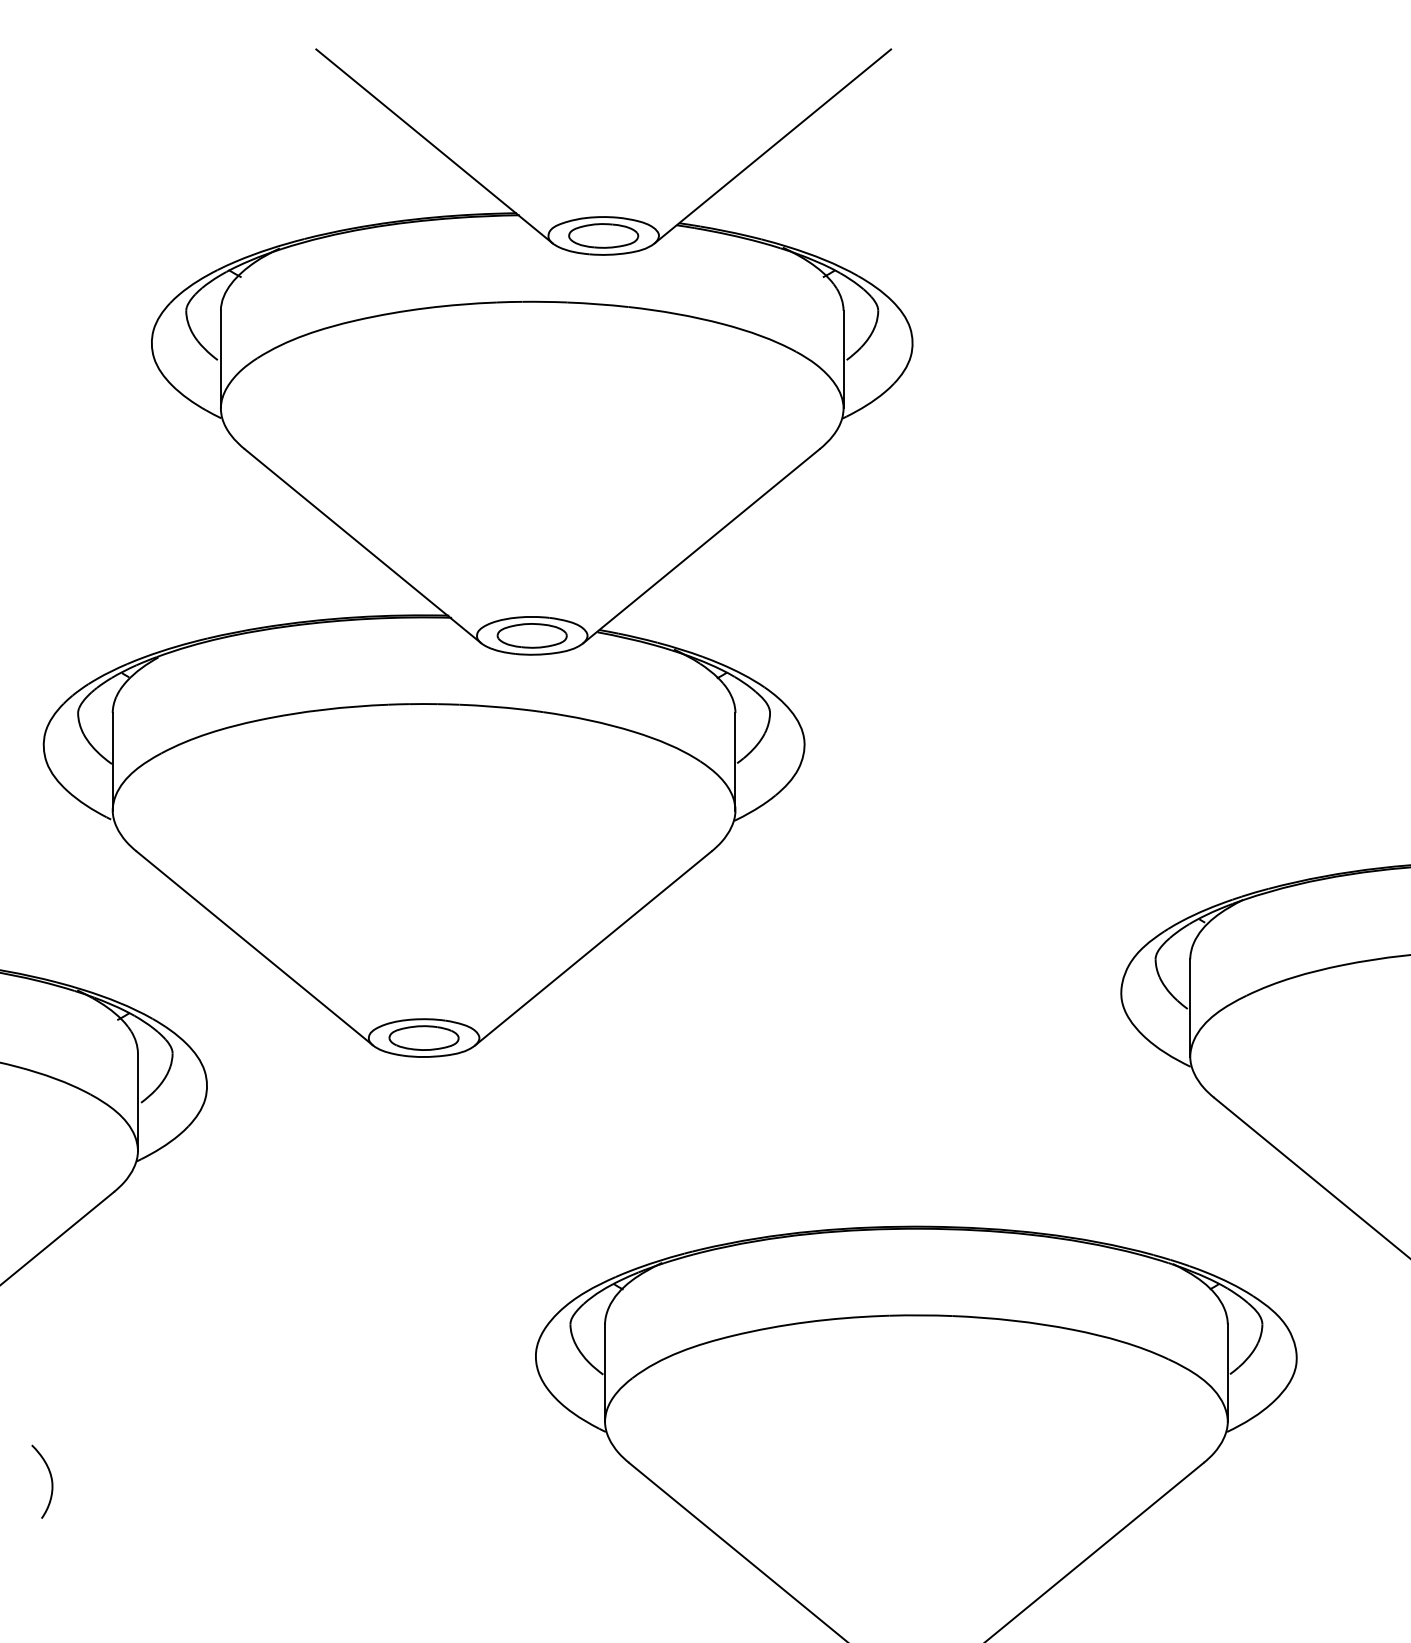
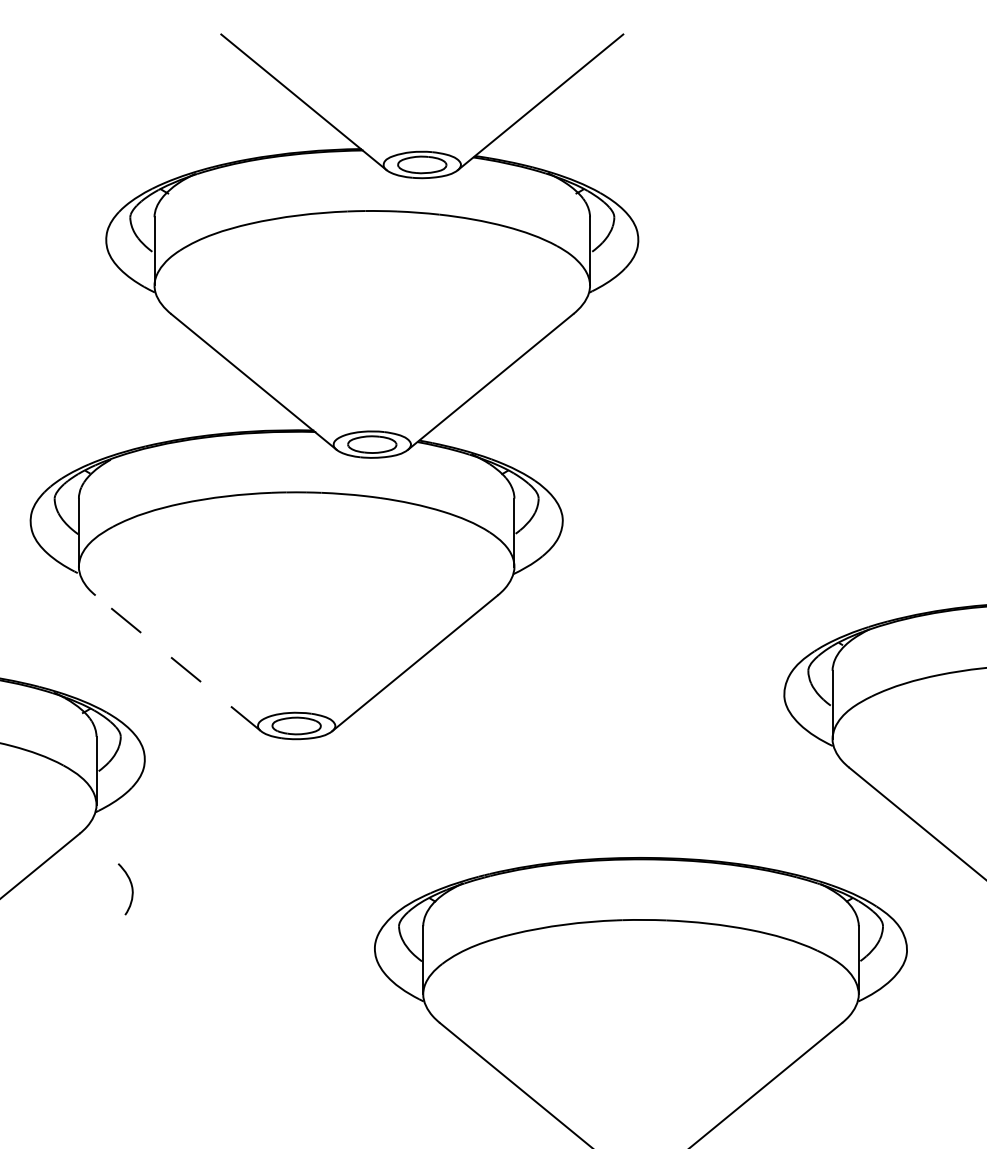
line: (255, 948) -> (178, 663), solid -> dashed
curve: (50, 1482) -> (131, 889), moved

